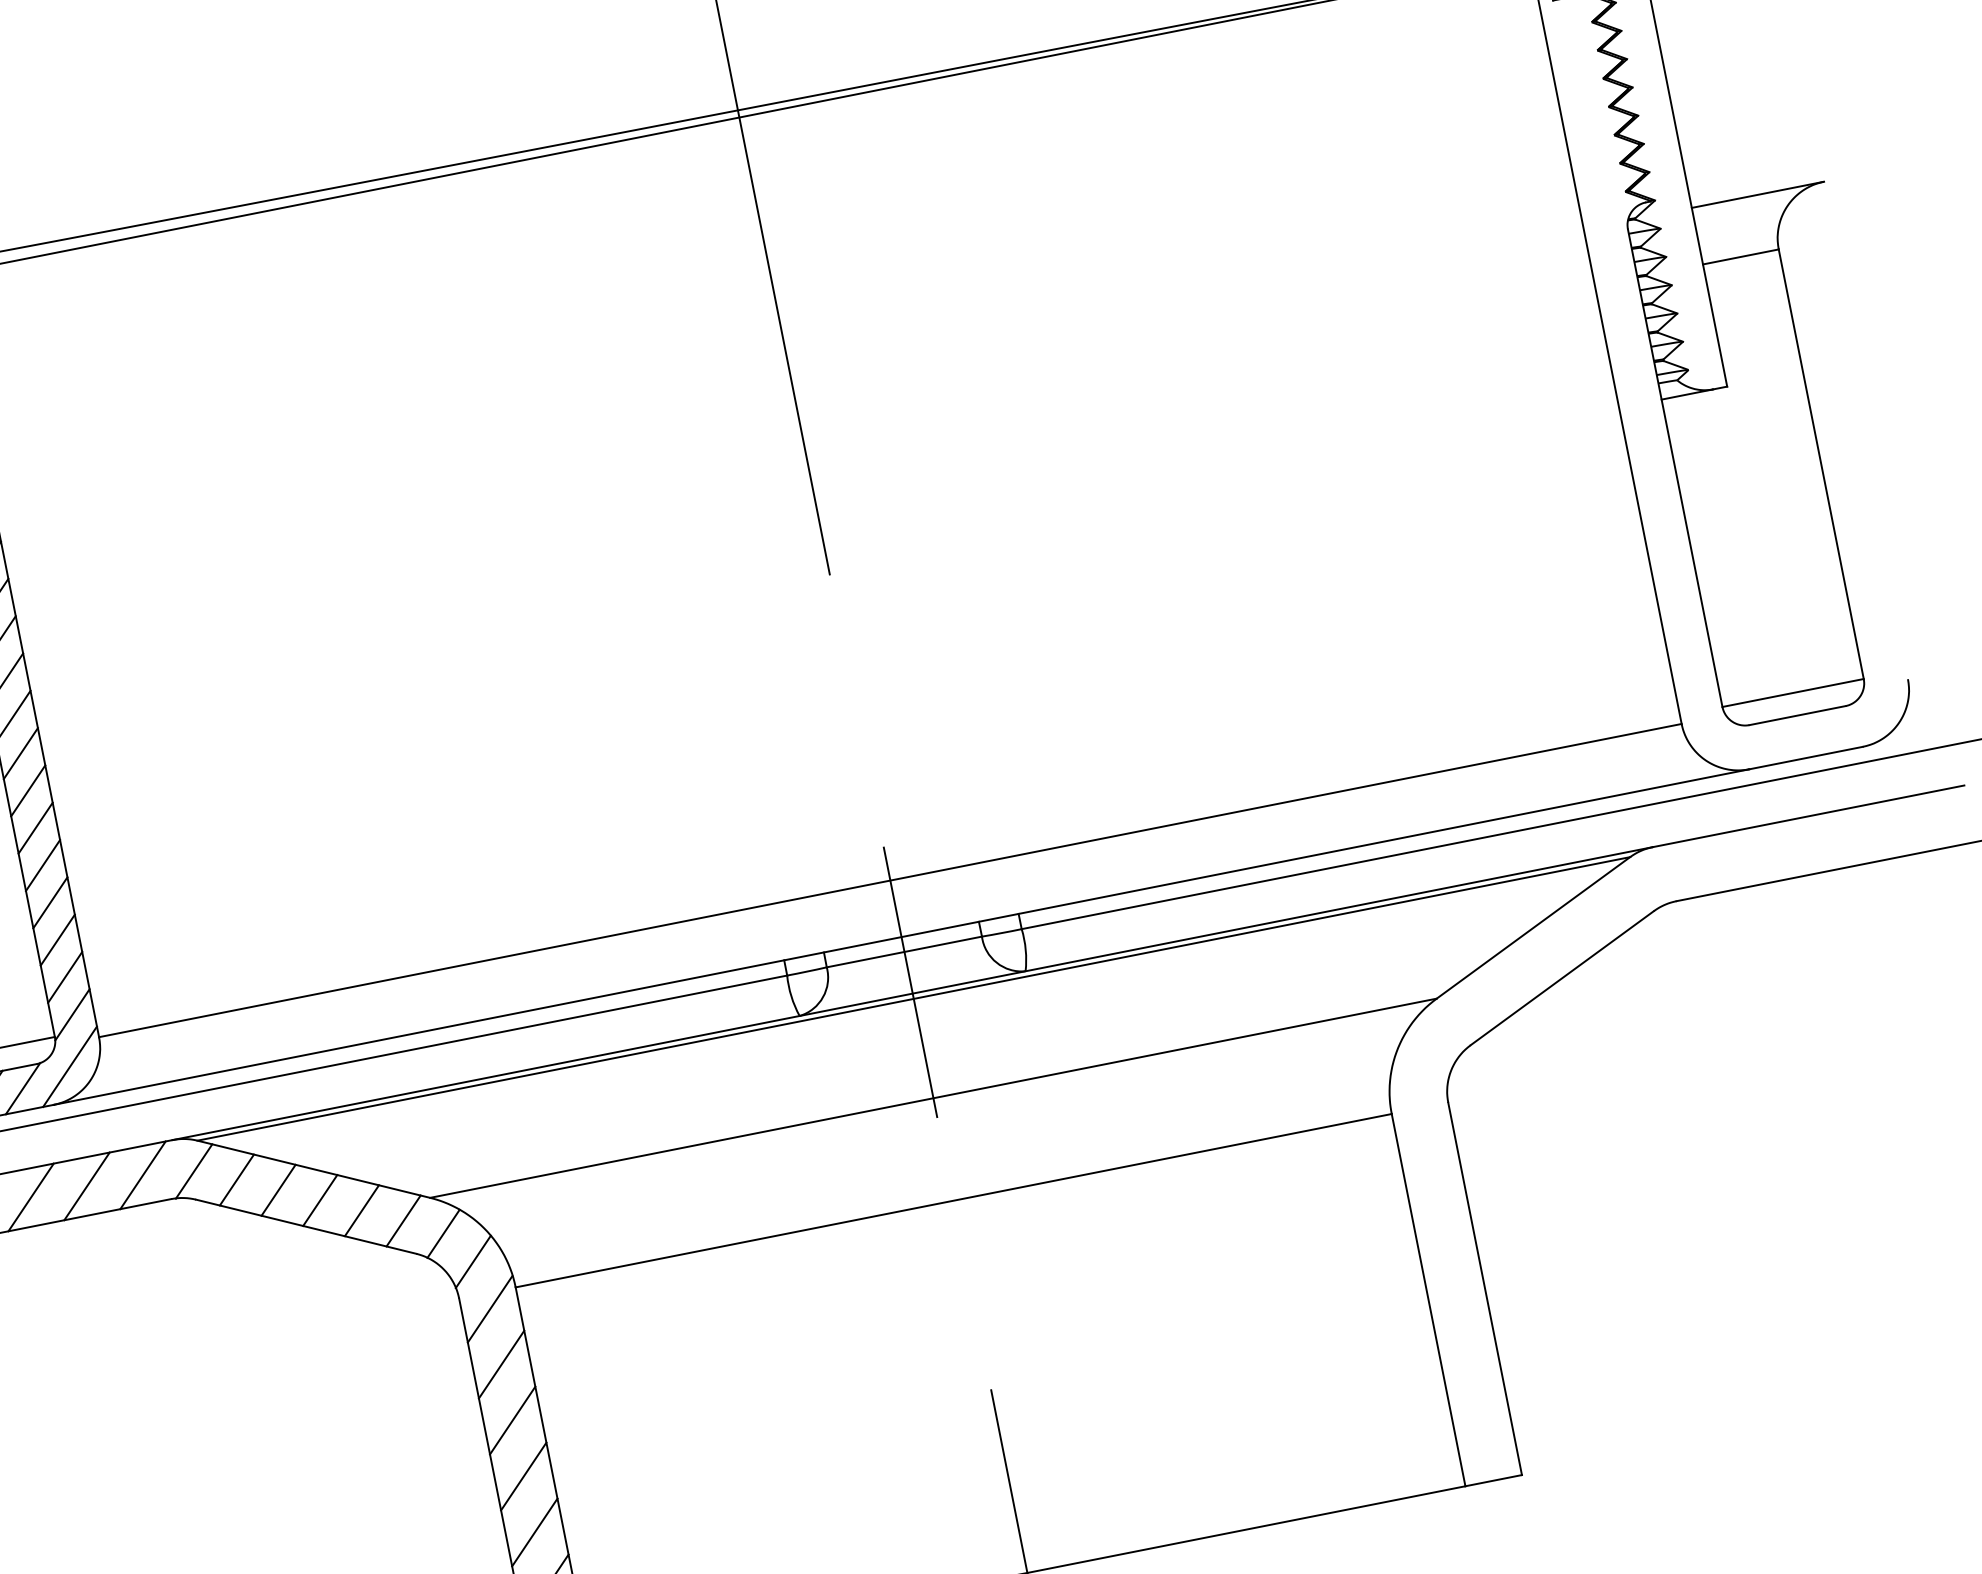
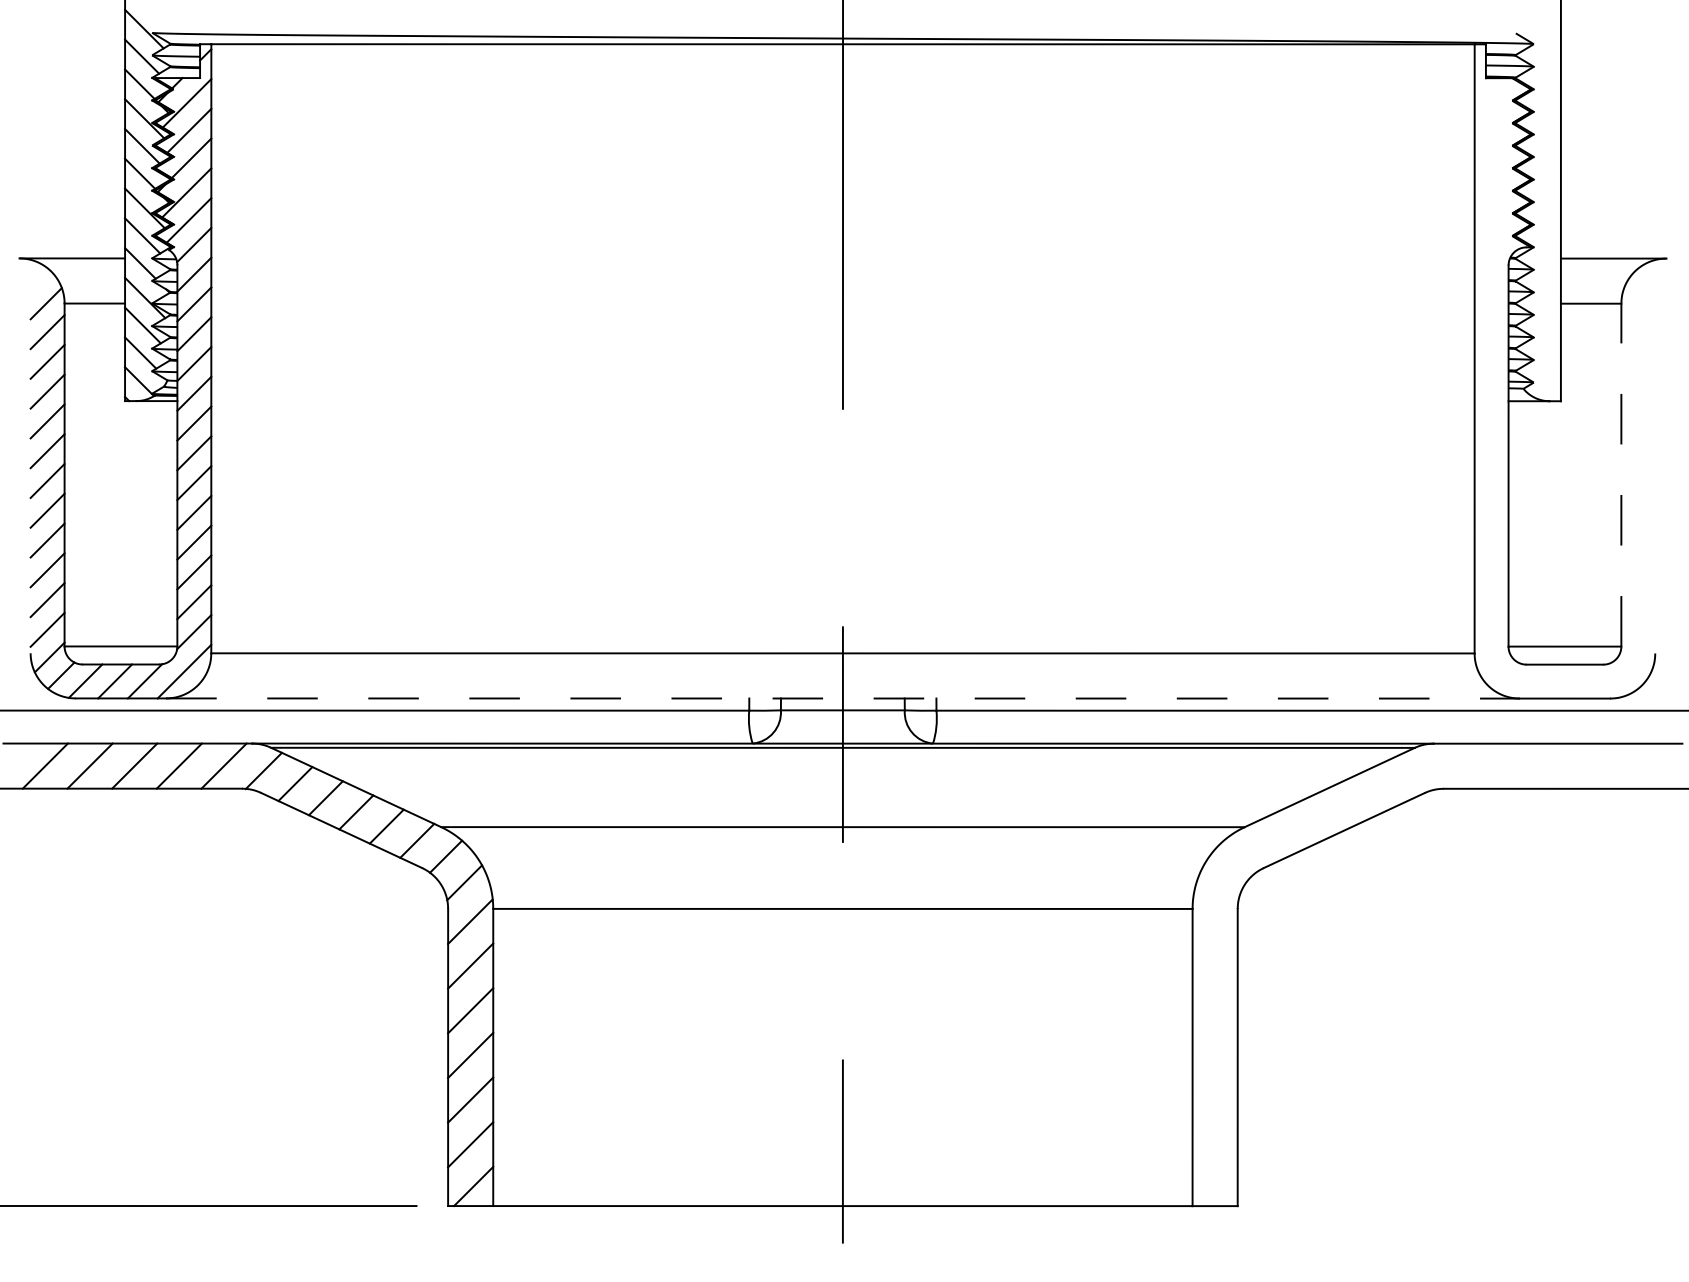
line: (1821, 463) -> (1621, 474), solid -> dashed
line: (900, 937) -> (842, 698), solid -> dashed

